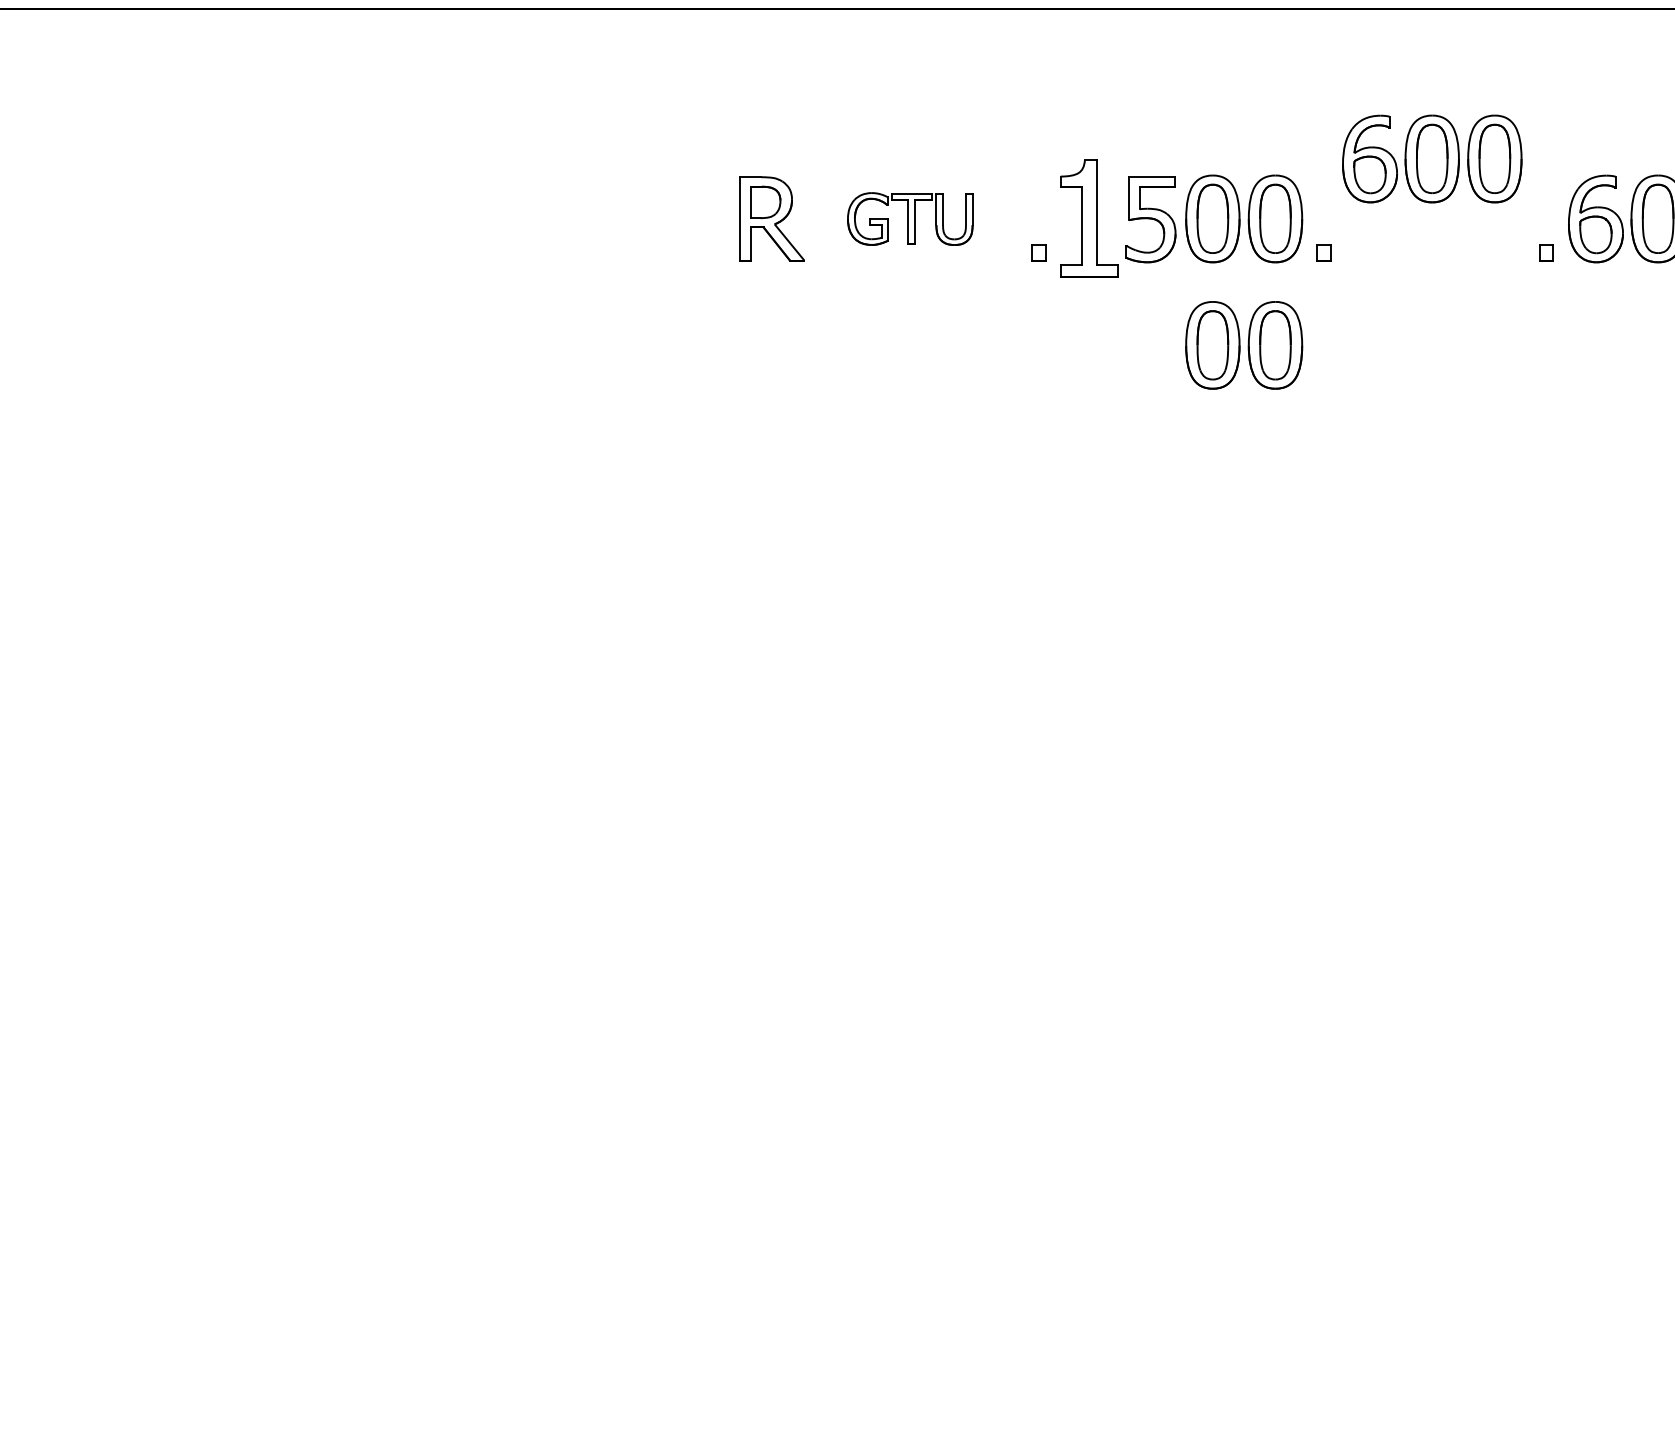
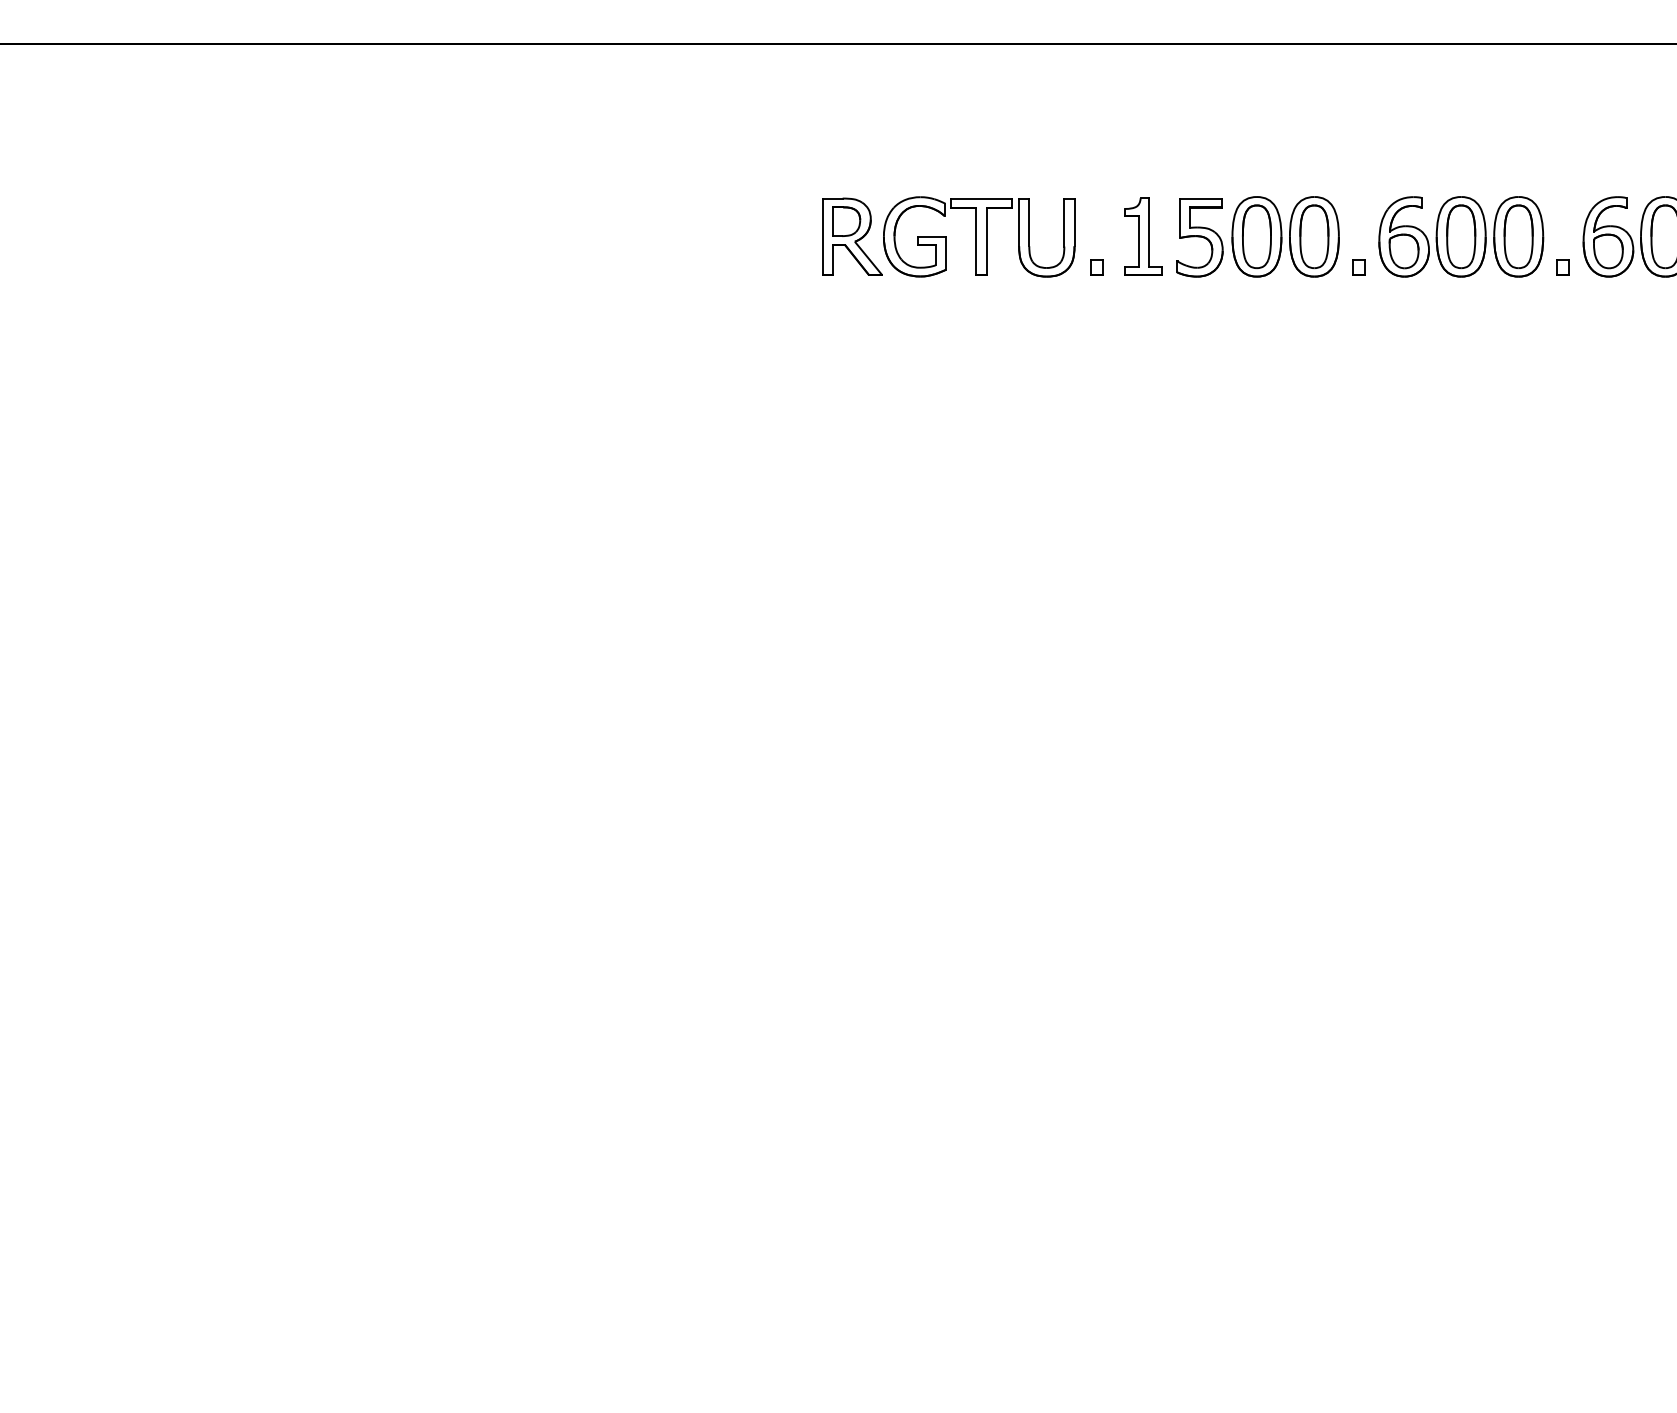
part: (1432, 158) -> (1461, 236), moved
part: (910, 218) -> (979, 236), size x1.67
part: (1089, 218) -> (1143, 236), size x0.71
part: (1243, 344) -> (1285, 352), removed

